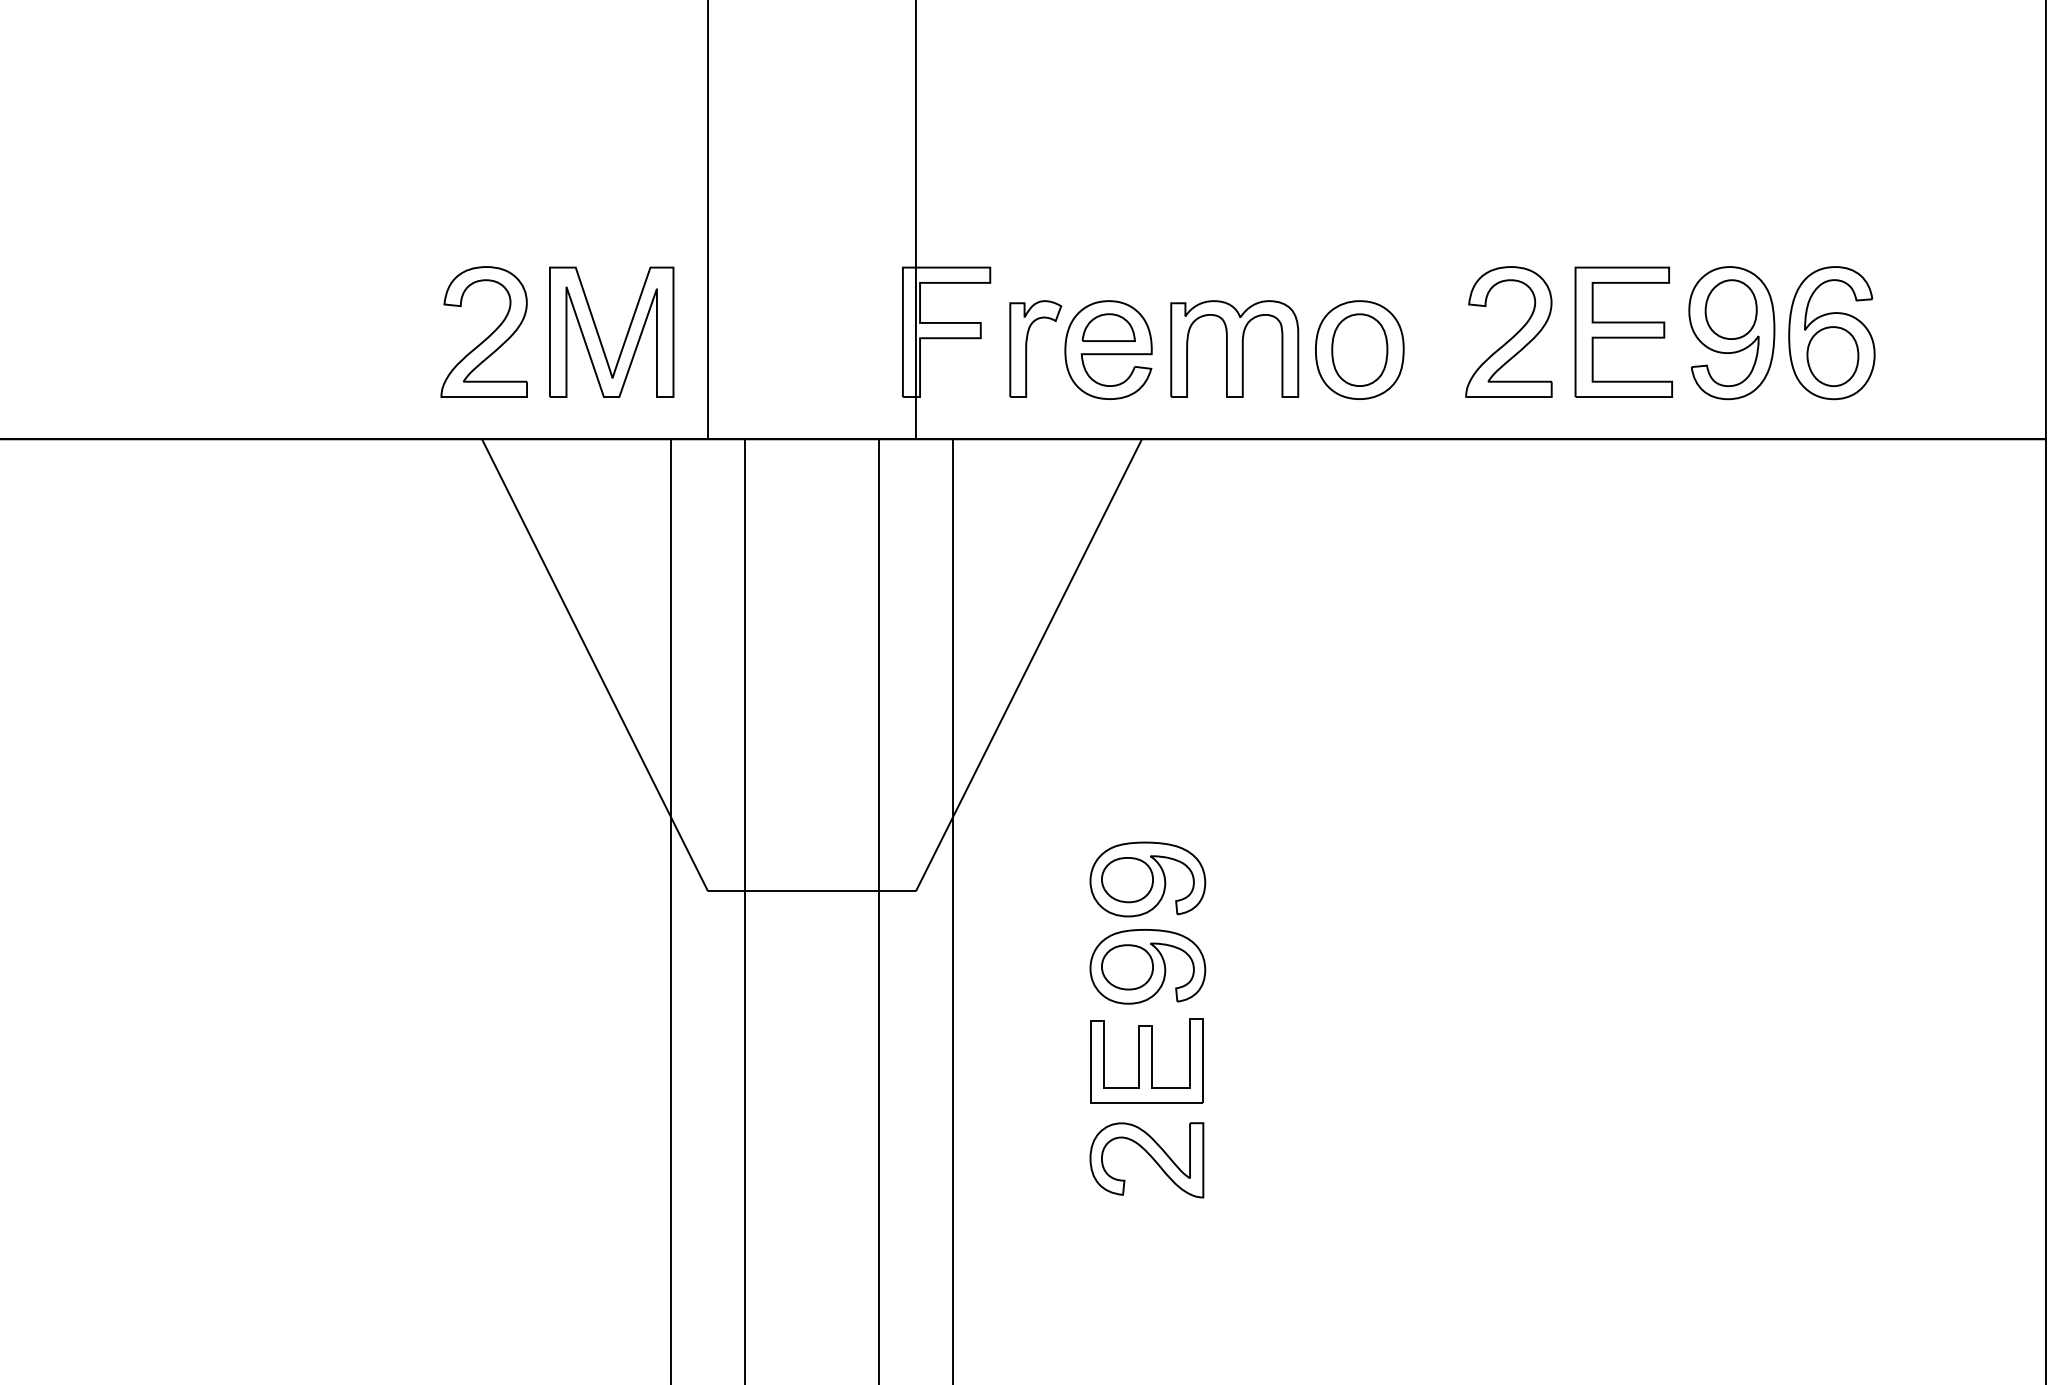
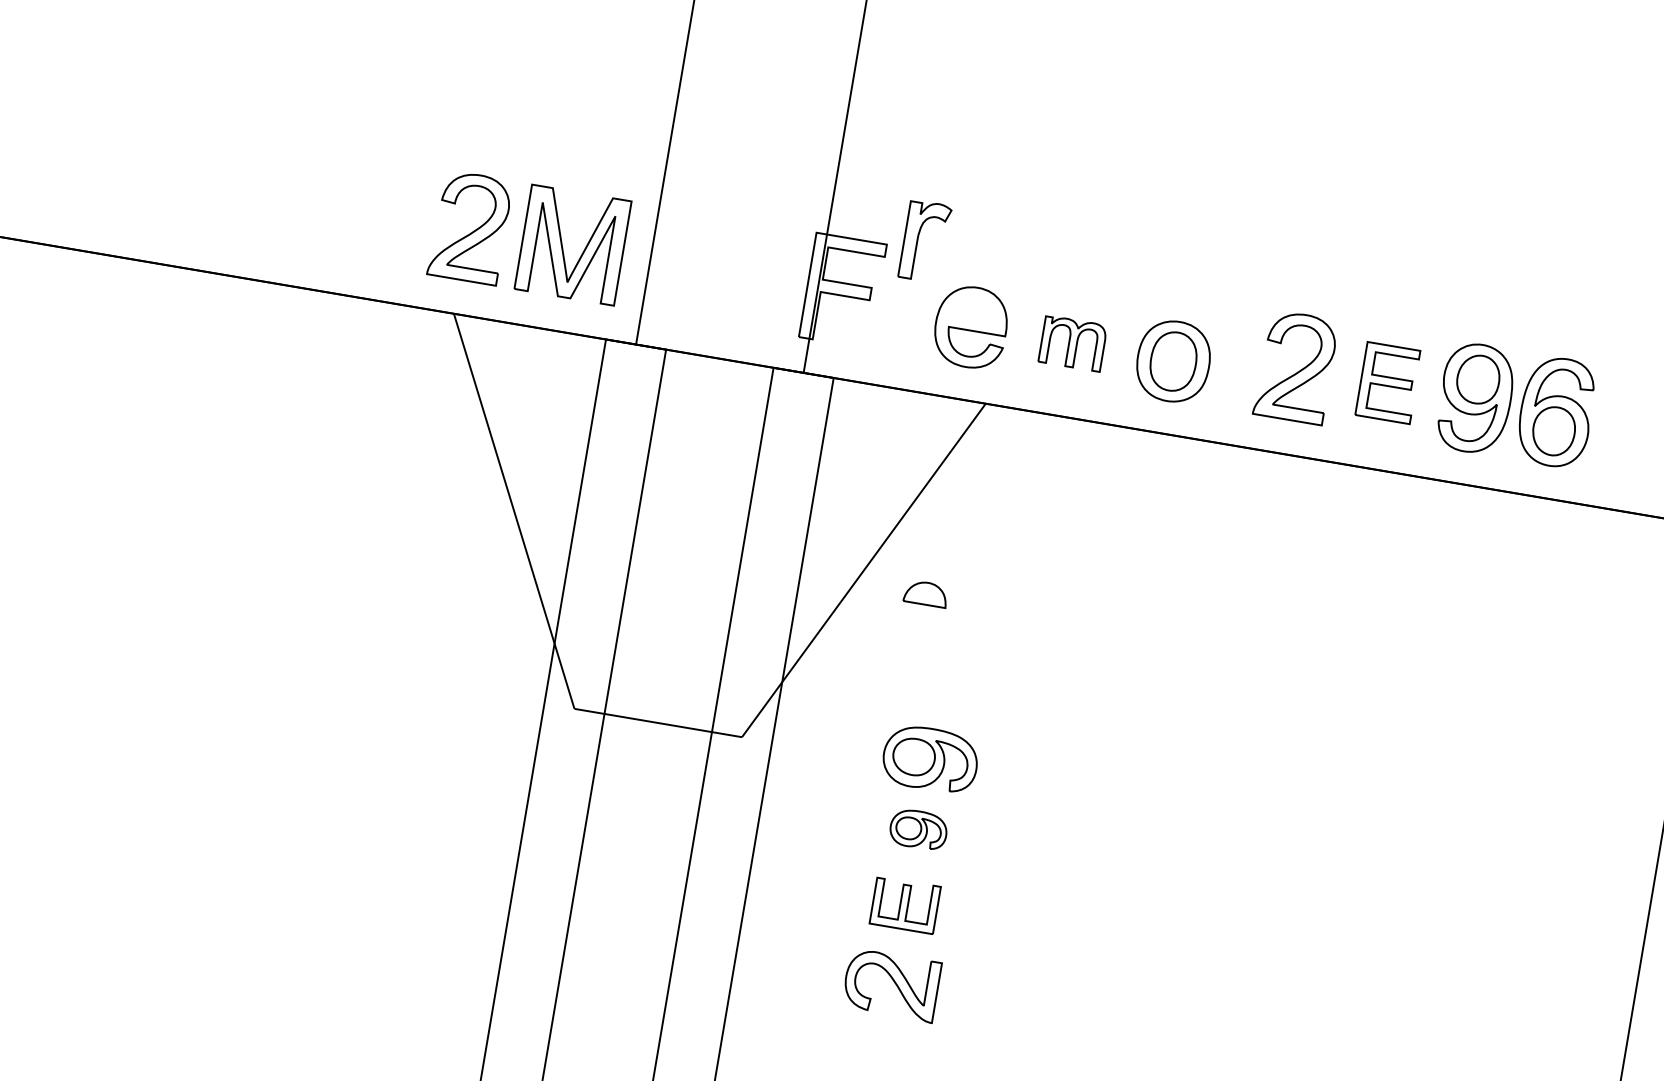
part: (1108, 327) -> (925, 593), moved
part: (1623, 331) -> (1388, 382), size x0.7
part: (1027, 348) -> (918, 239), moved
part: (1234, 348) -> (1072, 343), size x0.6
part: (1147, 966) -> (918, 829), size x0.6
part: (1146, 1060) -> (904, 904), size x0.7

